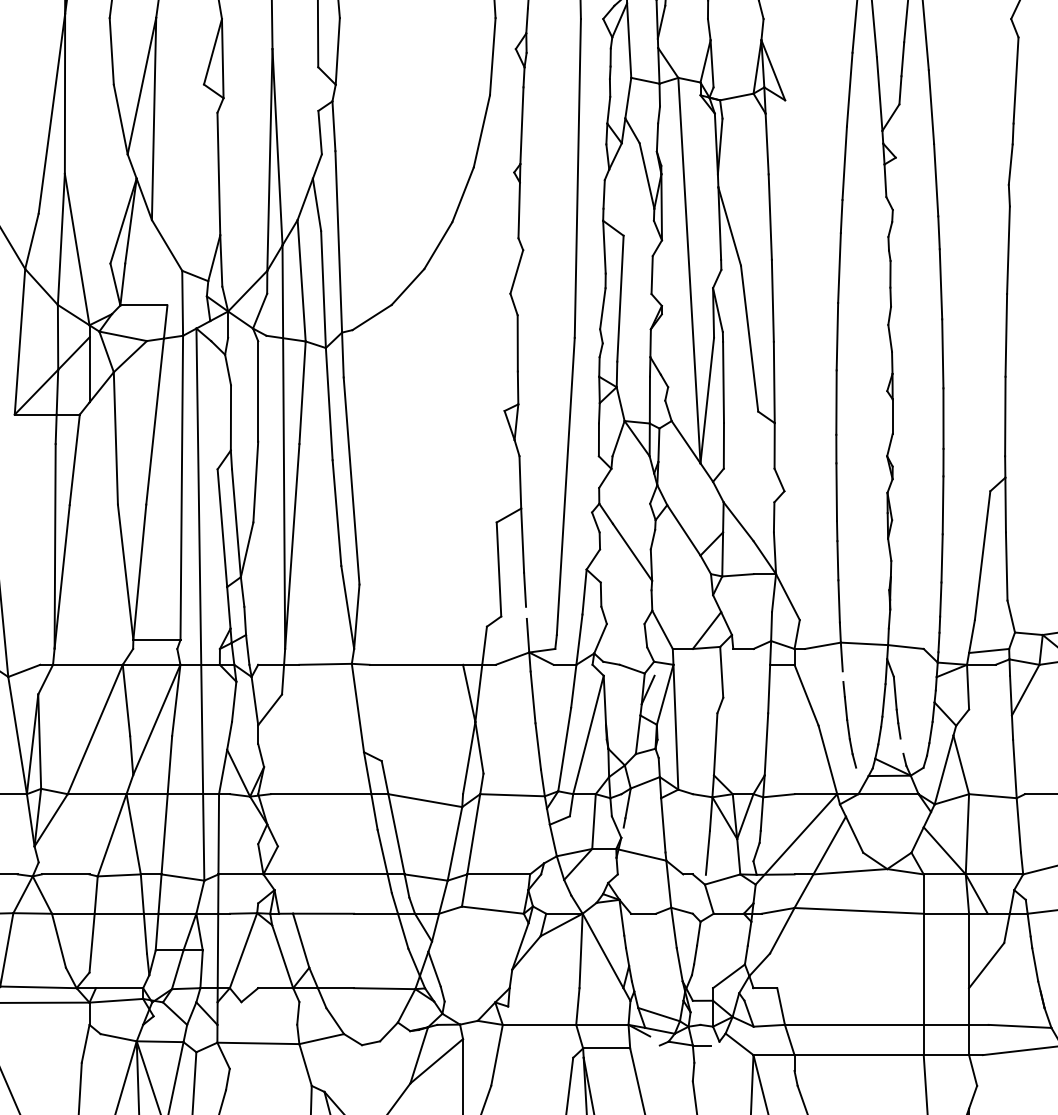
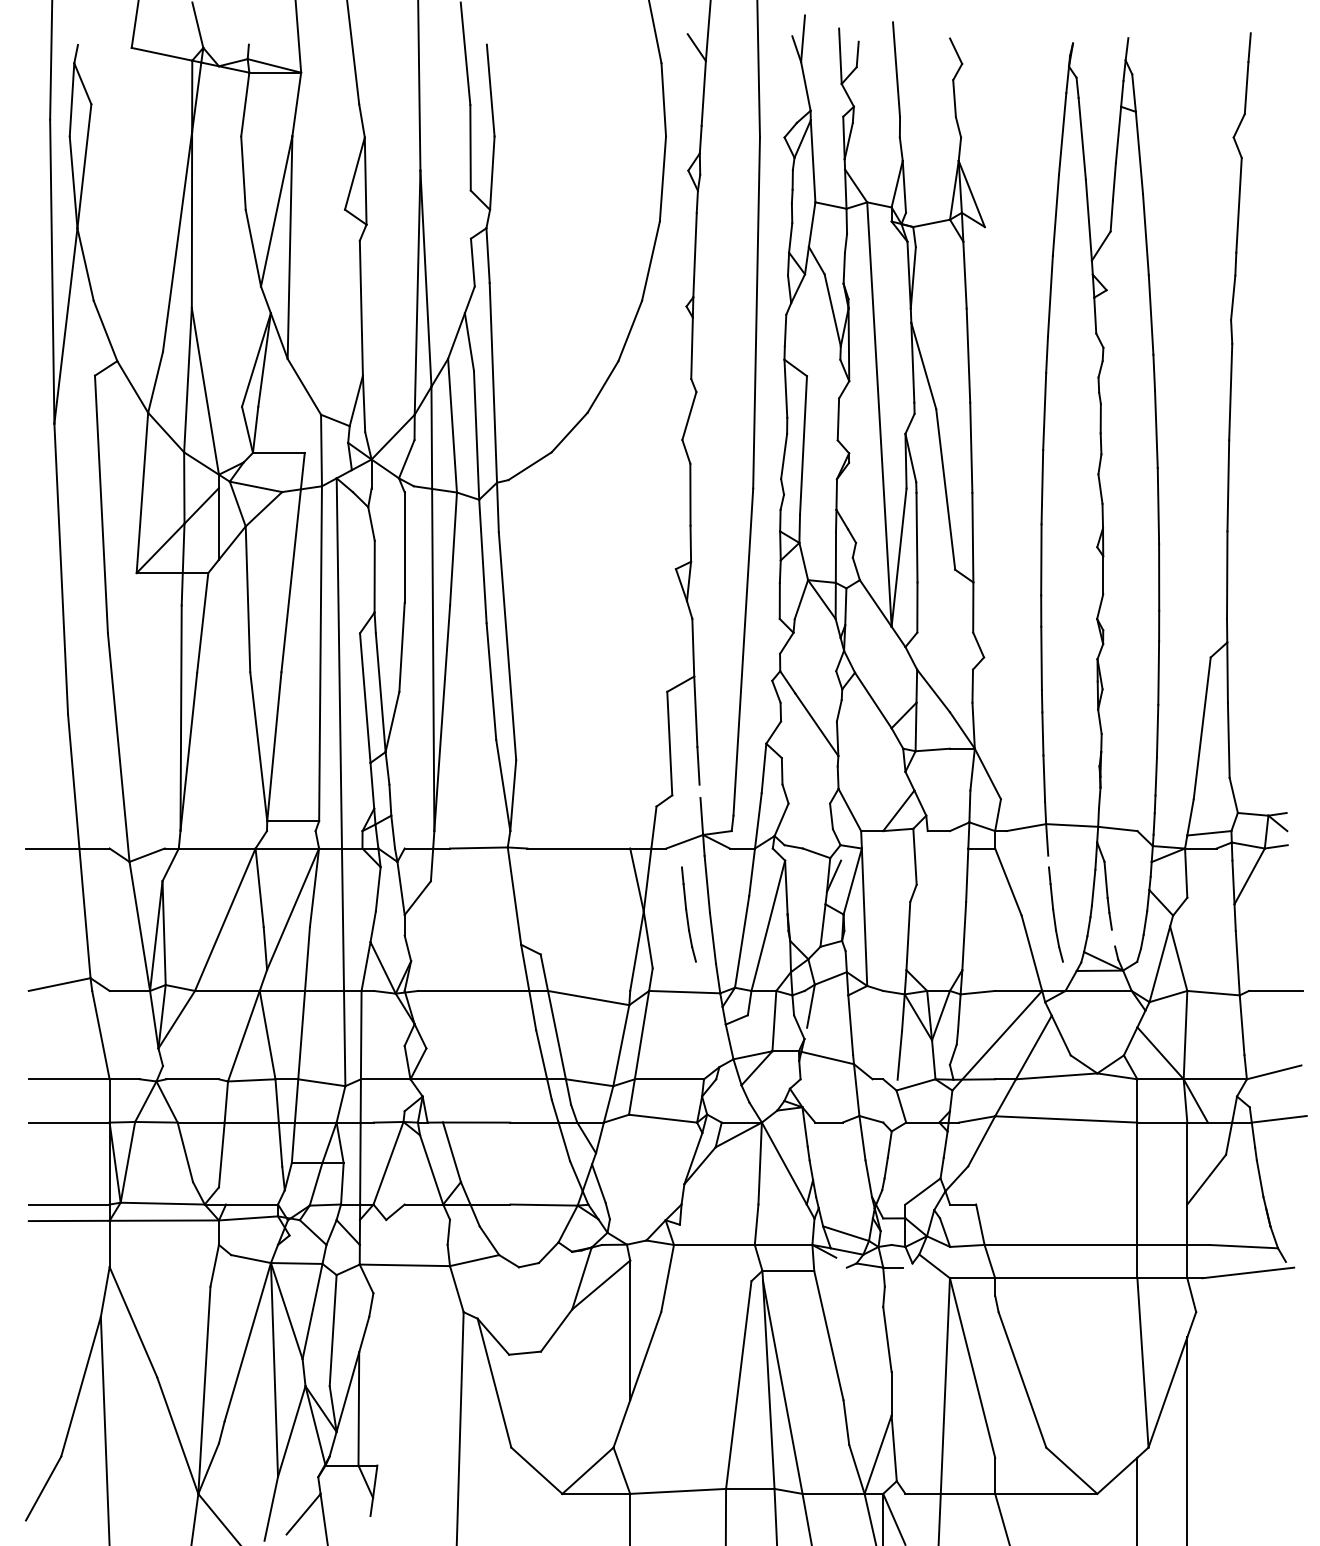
part: (515, 724) -> (688, 914), added

